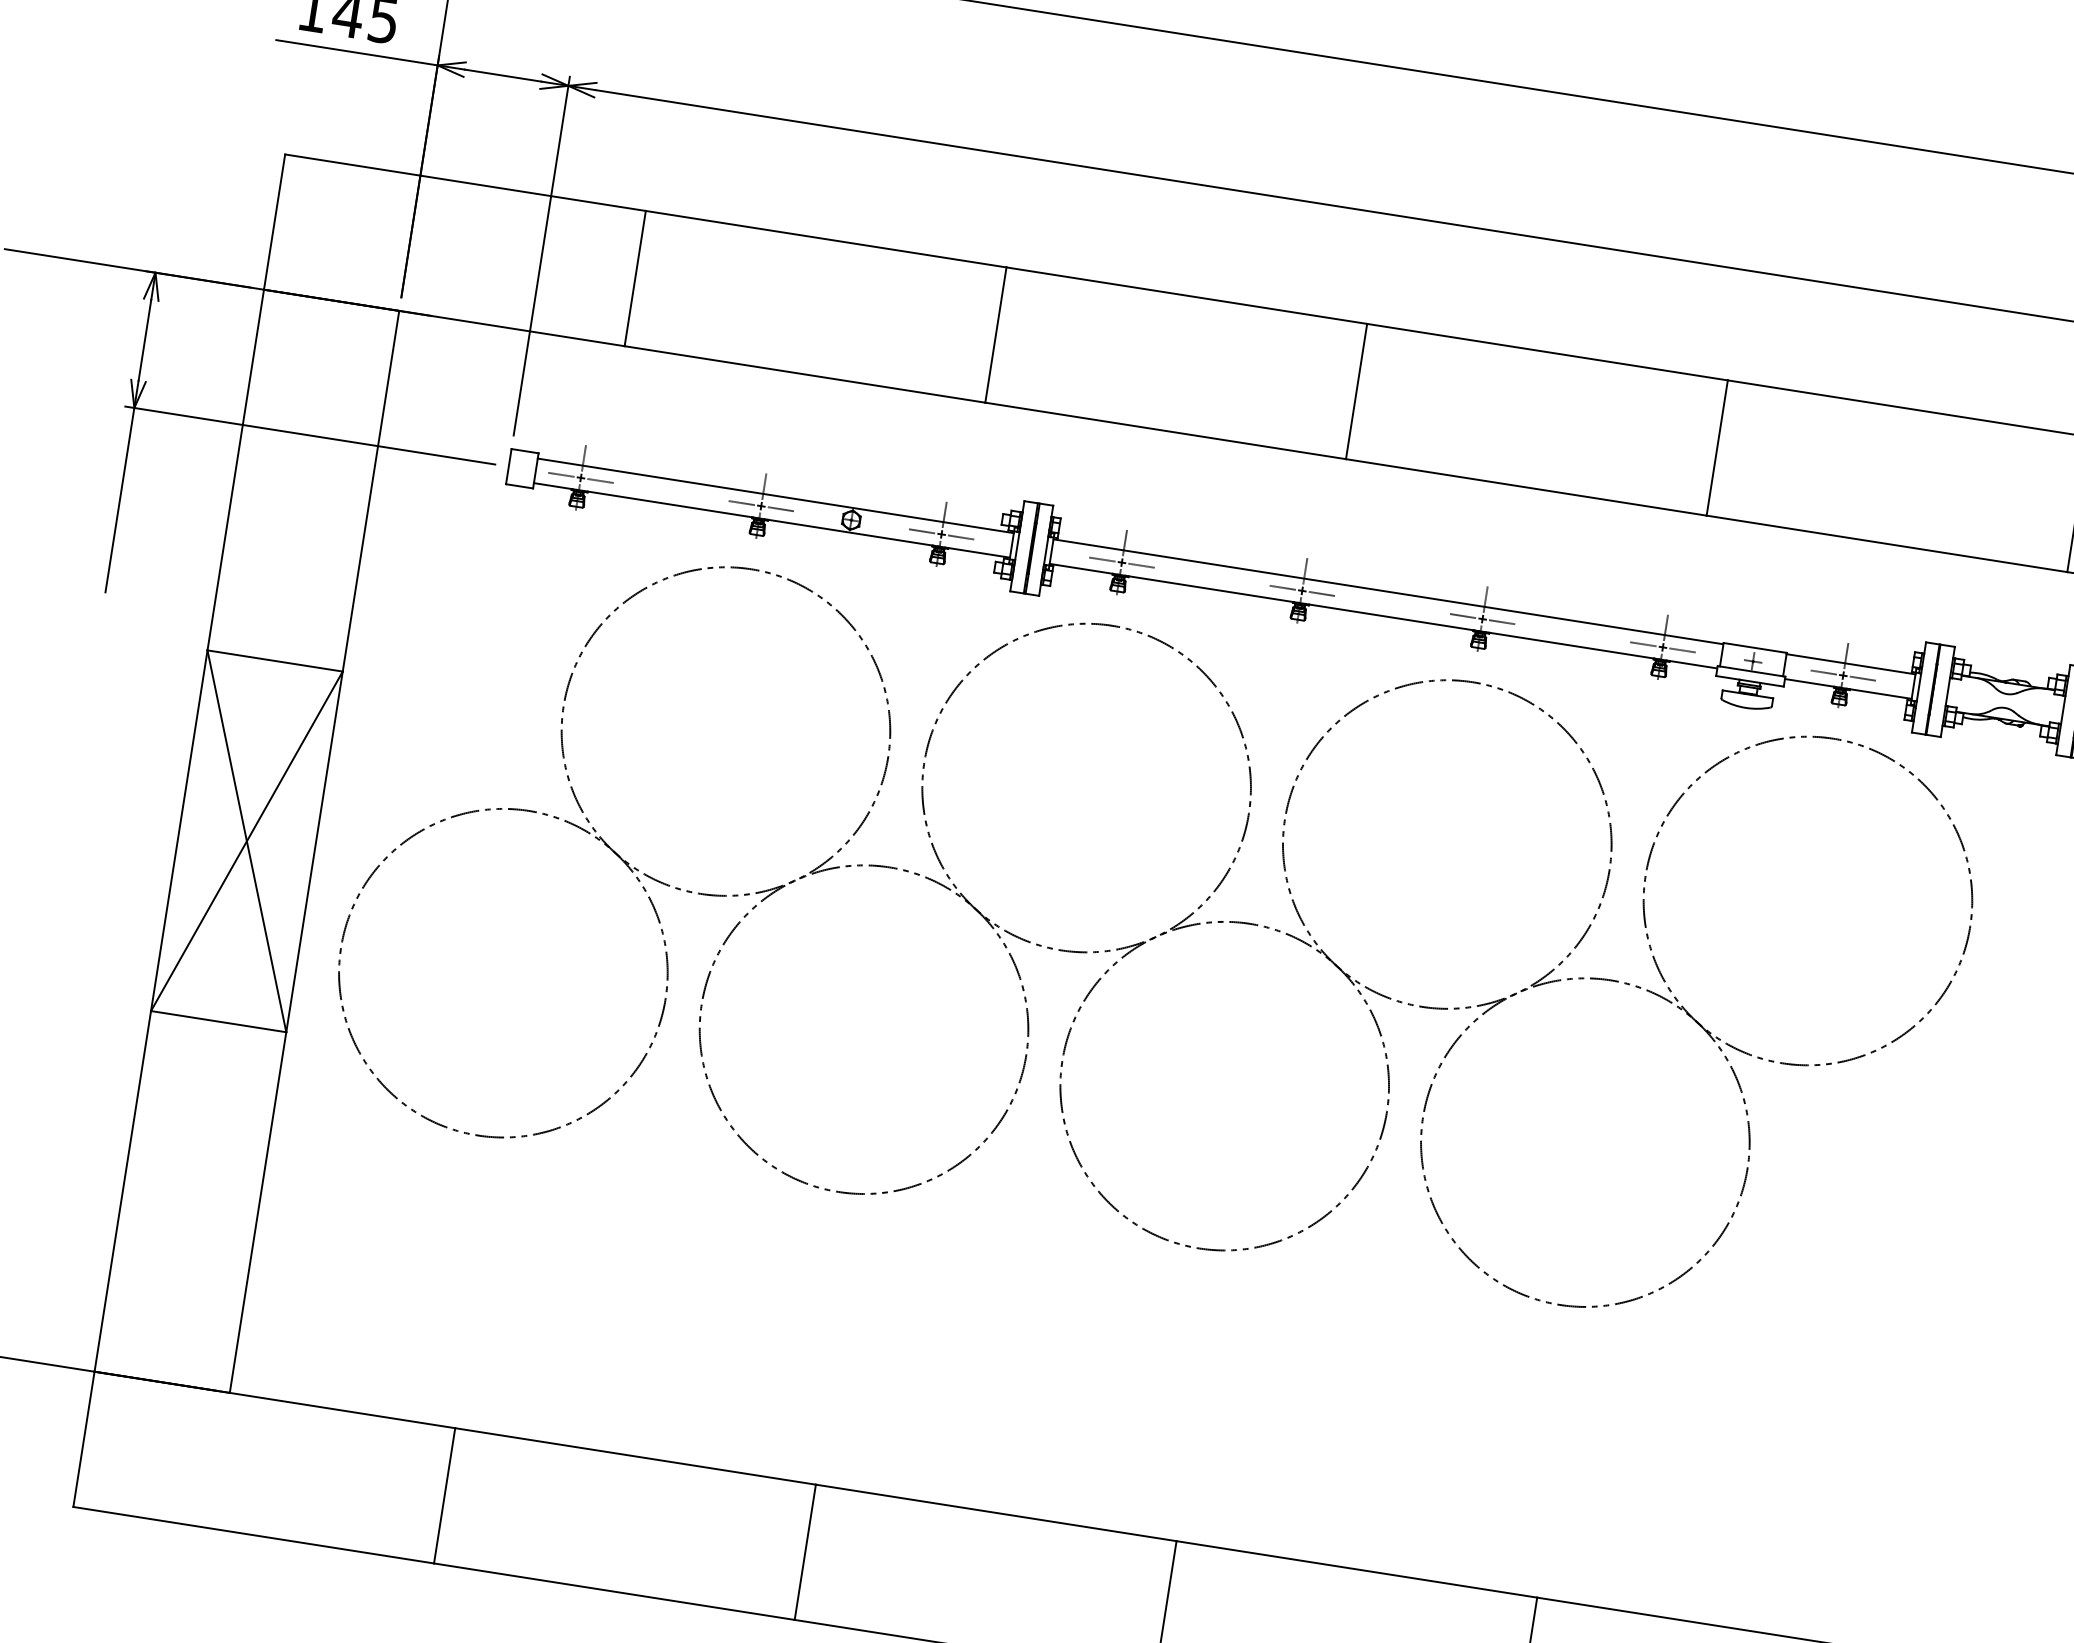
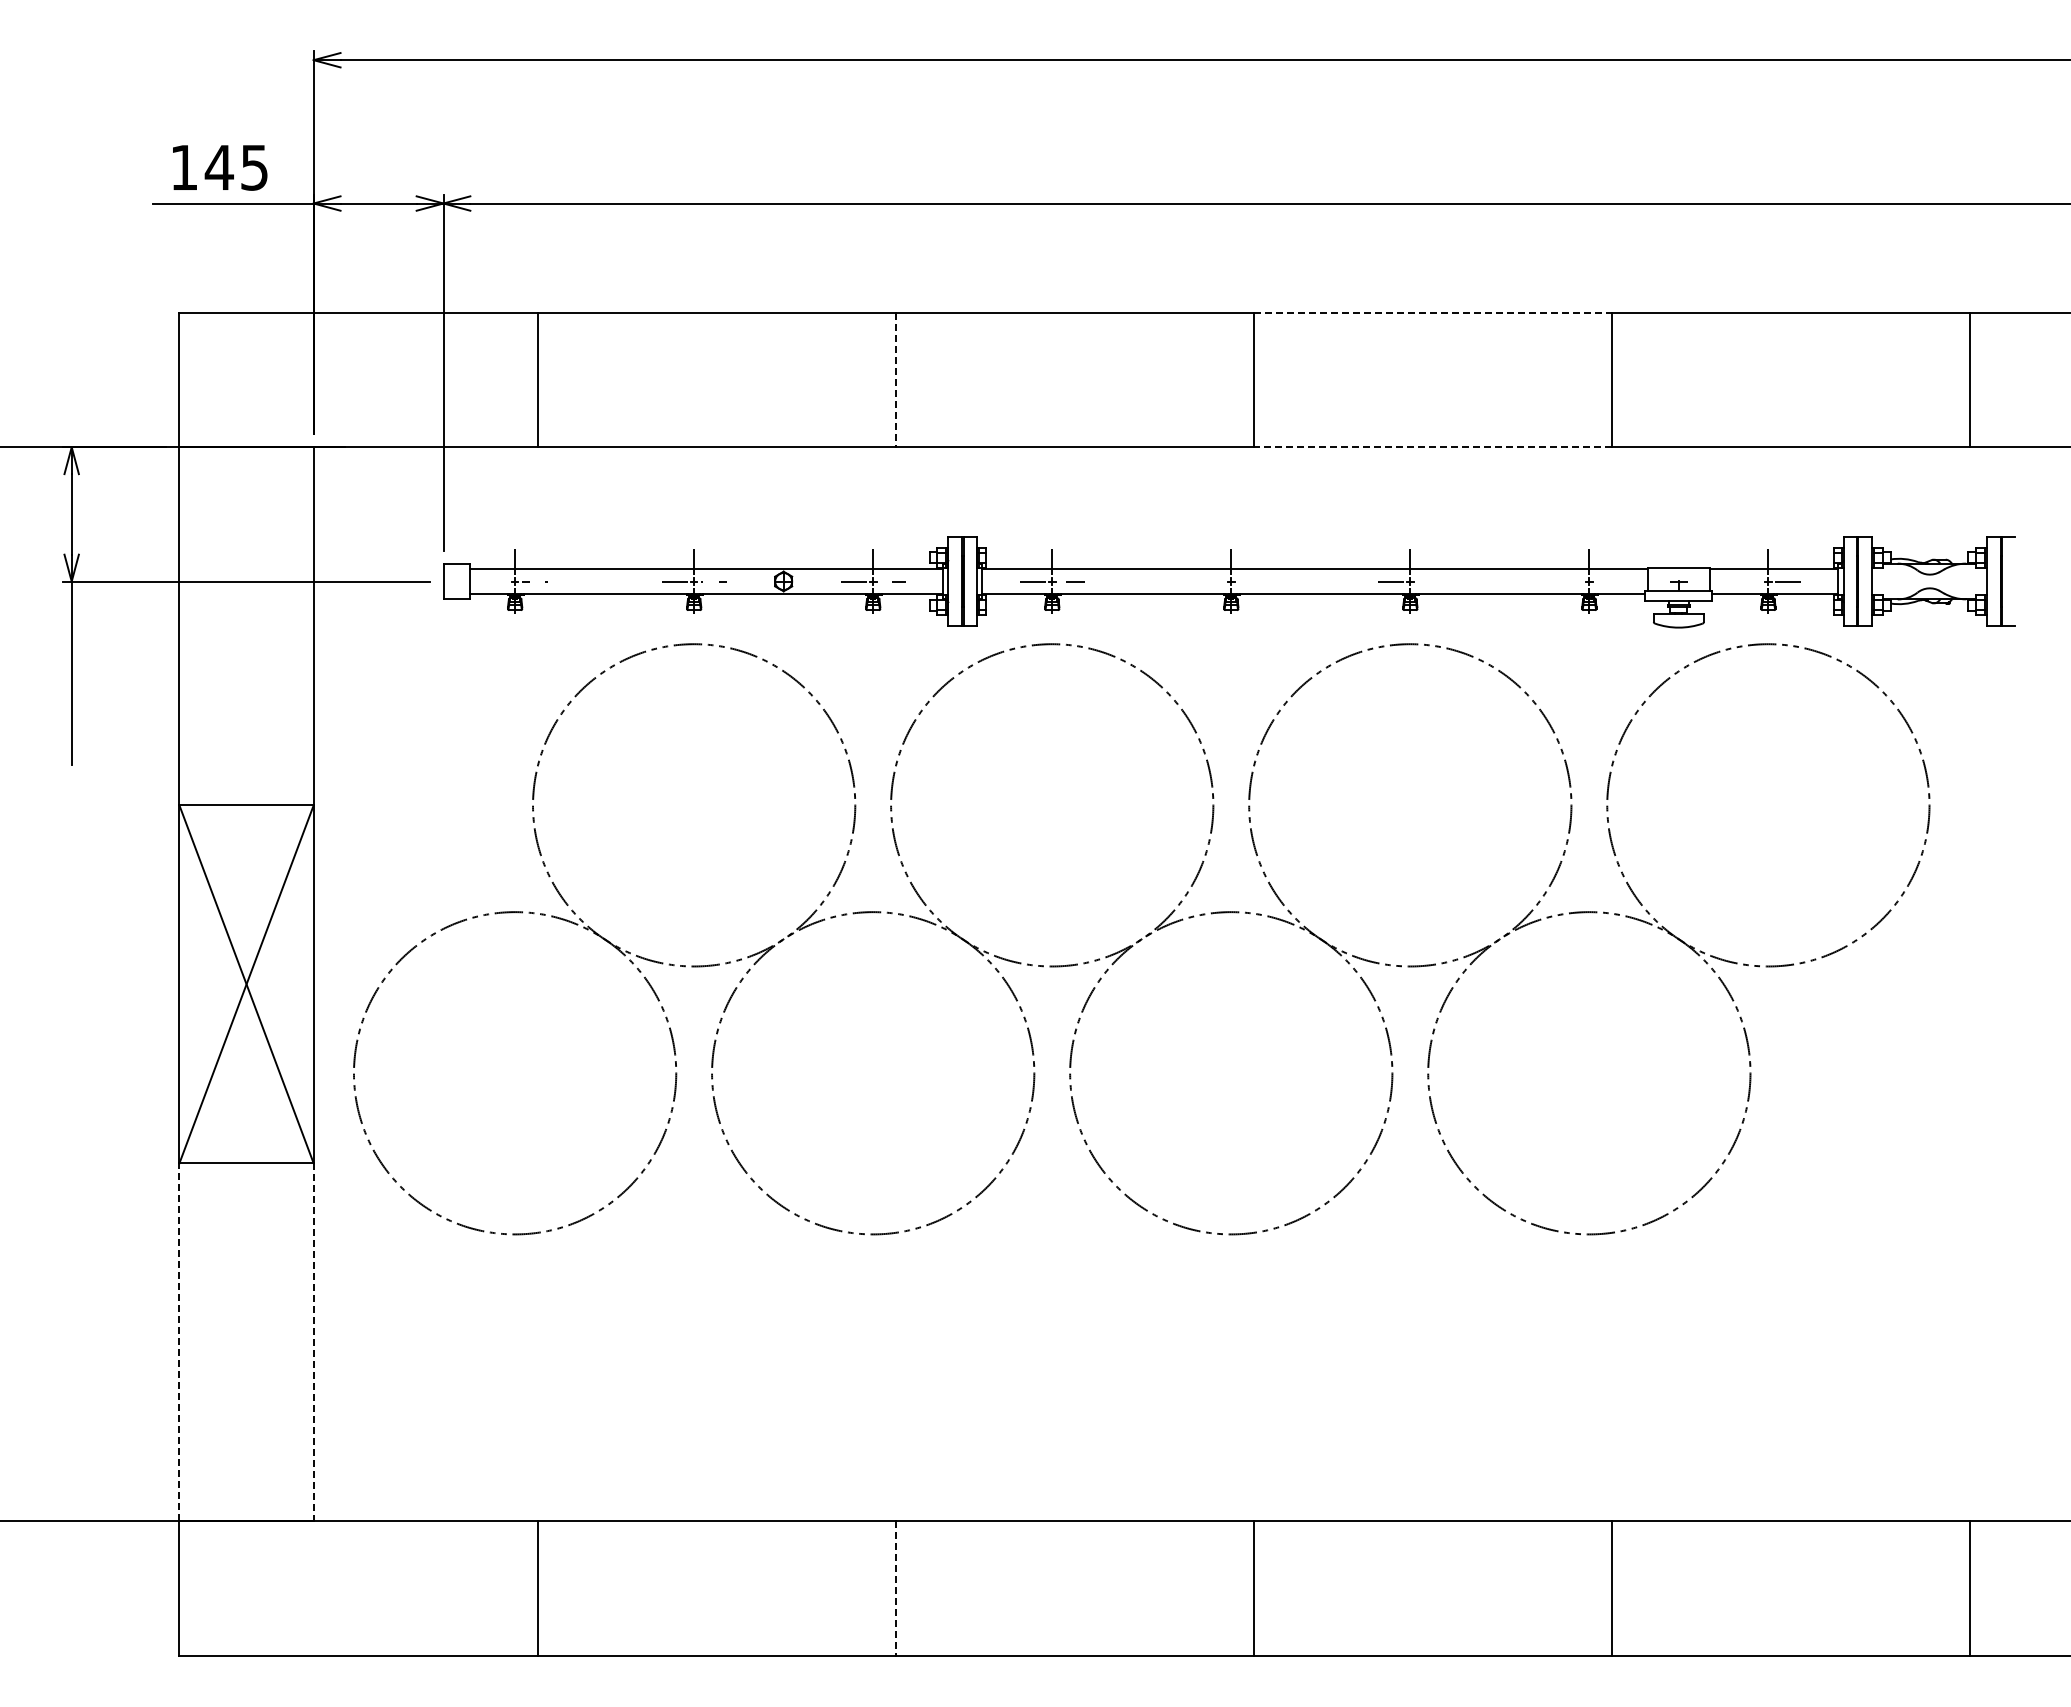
line: (995, 335) -> (895, 380), solid -> dashed
line: (1548, 351) -> (1433, 312), solid -> dashed
line: (561, 474) -> (495, 581), removed
line: (1526, 487) -> (1432, 447), solid -> dashed
line: (1282, 587) -> (1211, 581), removed
line: (1321, 593) -> (1250, 581), removed
line: (1501, 622) -> (1429, 581), removed
line: (1642, 644) -> (1569, 581), removed
line: (1682, 650) -> (1608, 581), removed
line: (1823, 672) -> (1748, 581), removed
line: (123, 1190) -> (179, 1341), solid -> dashed
line: (257, 1212) -> (313, 1342), solid -> dashed
line: (805, 1553) -> (895, 1589), solid -> dashed

